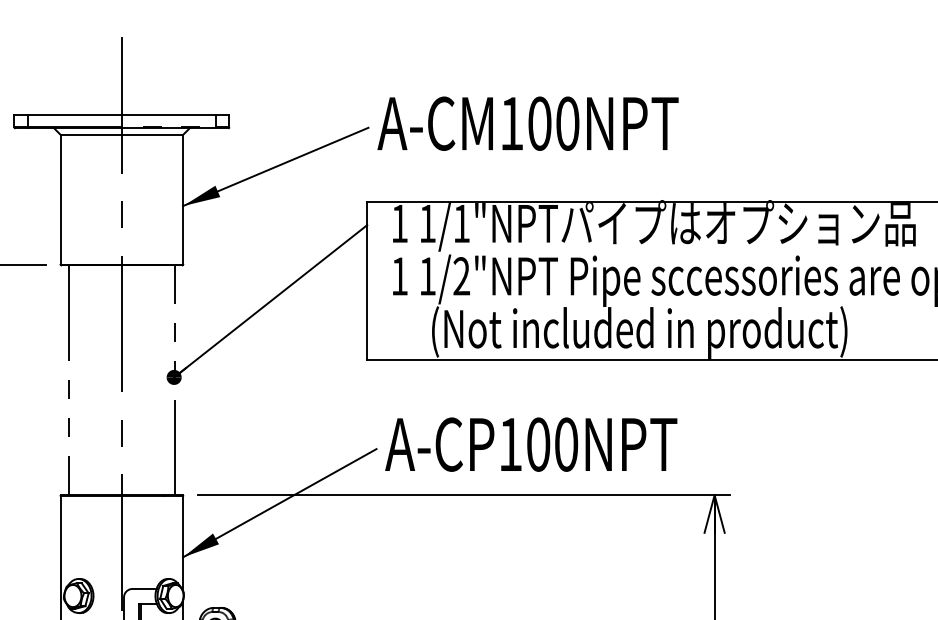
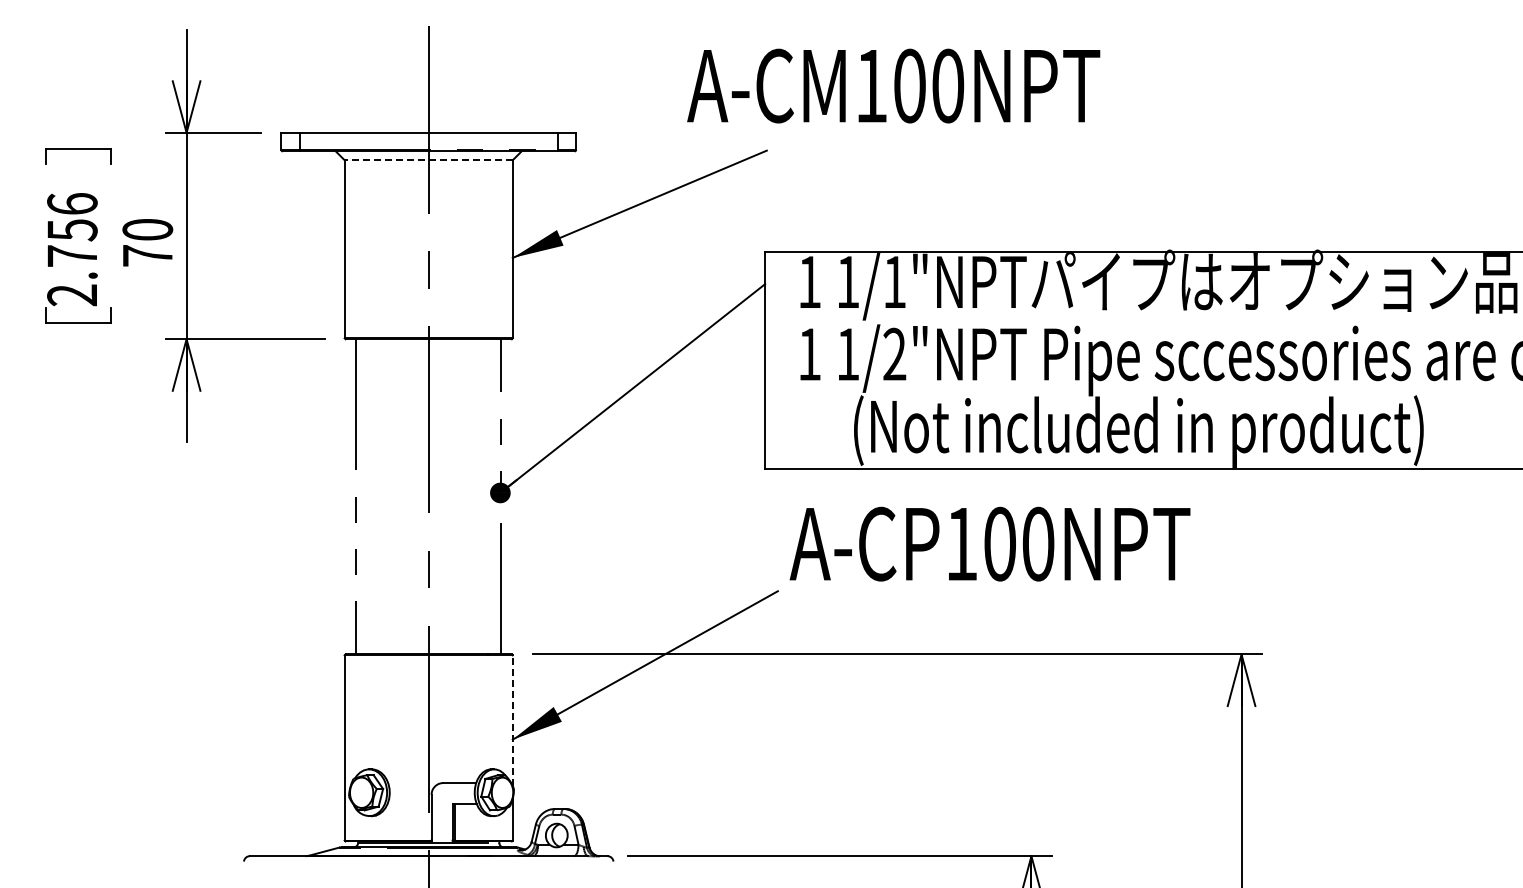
text: (527, 123) -> (893, 85), moved
line: (121, 134) -> (428, 160), solid -> dashed
text: (530, 444) -> (989, 543), moved
line: (183, 543) -> (512, 720), solid -> dashed

